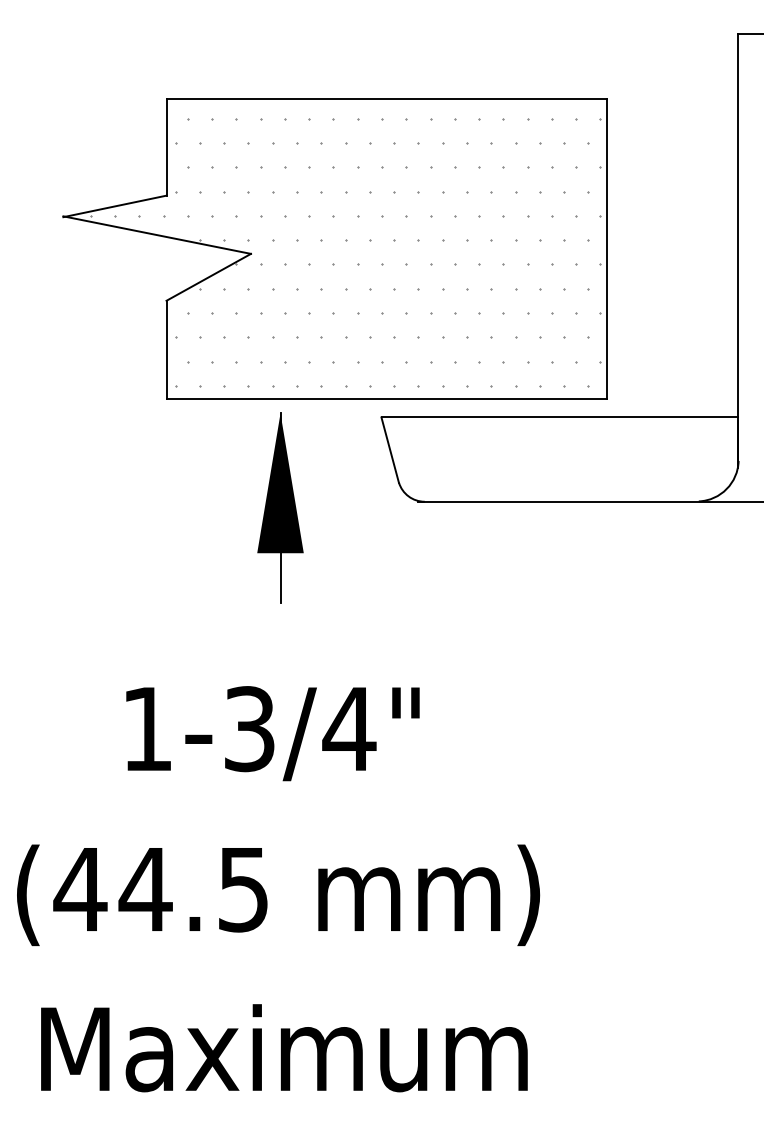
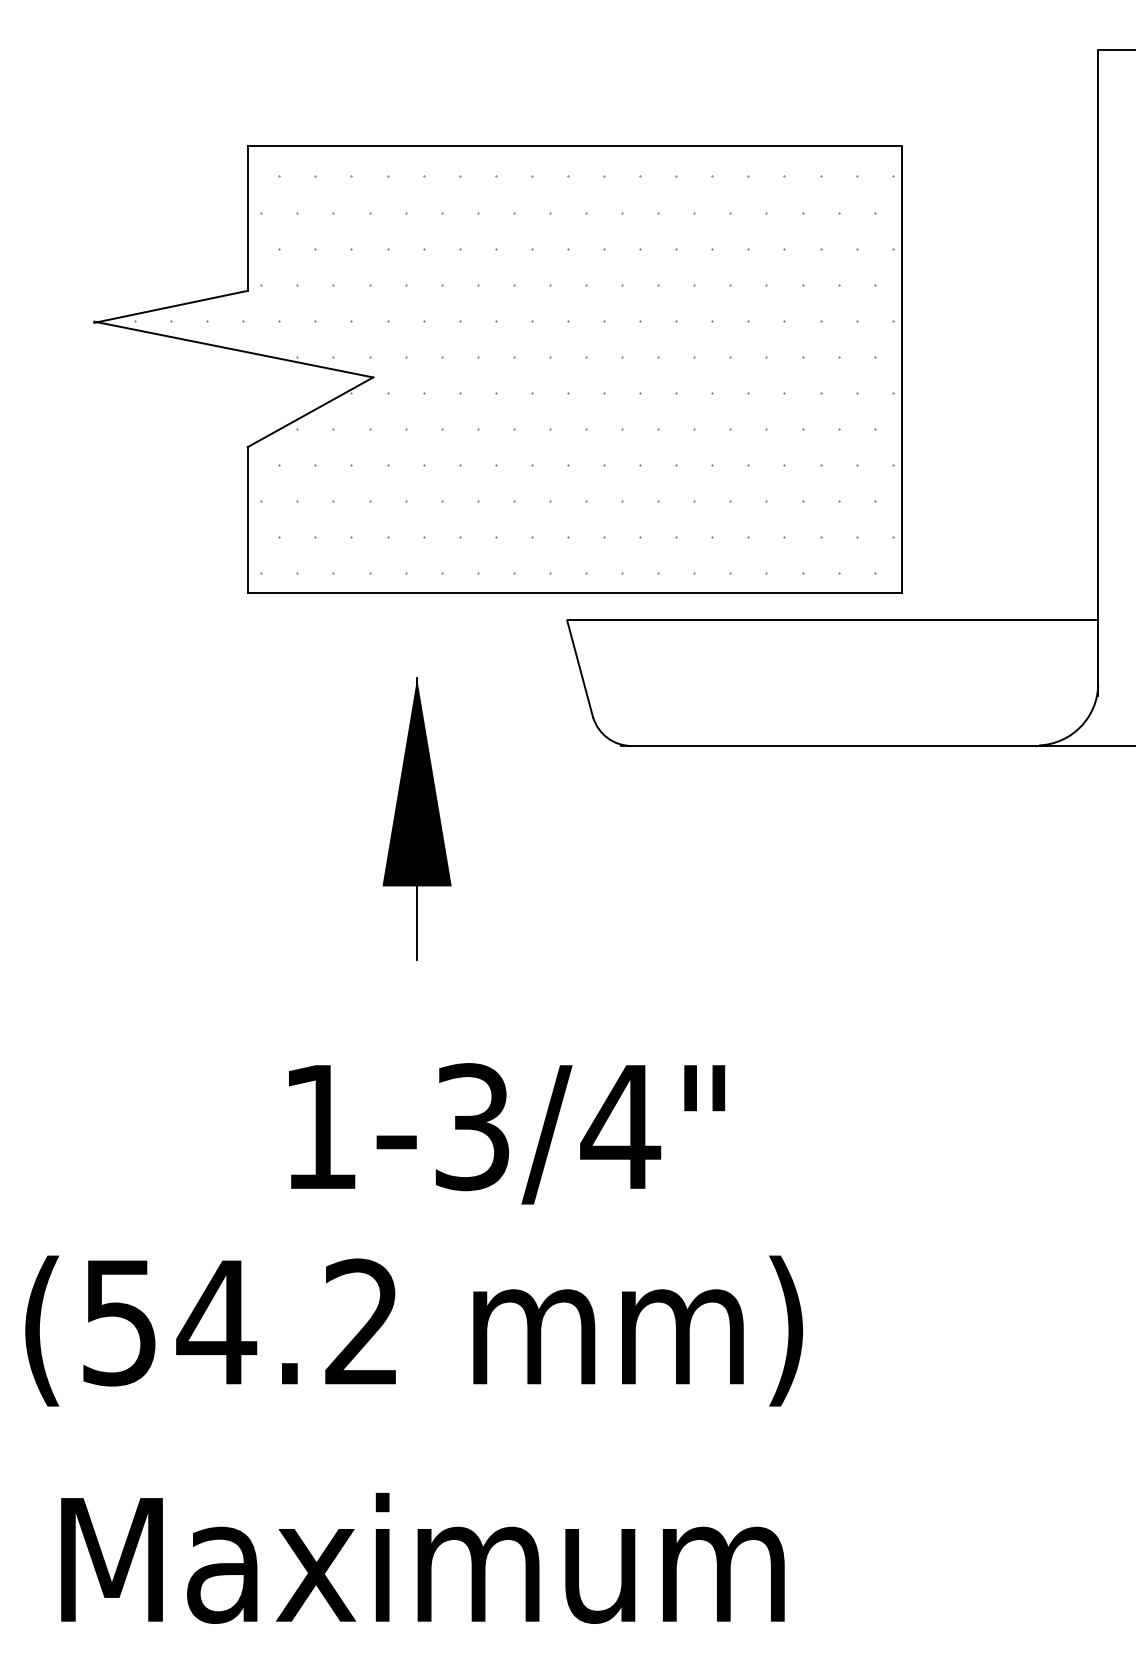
part: (280, 507) -> (417, 818), moved
text: (272, 733) -> (506, 1133), moved
text: (160, 889) -> (238, 1322), (44.5 -> (54.2

